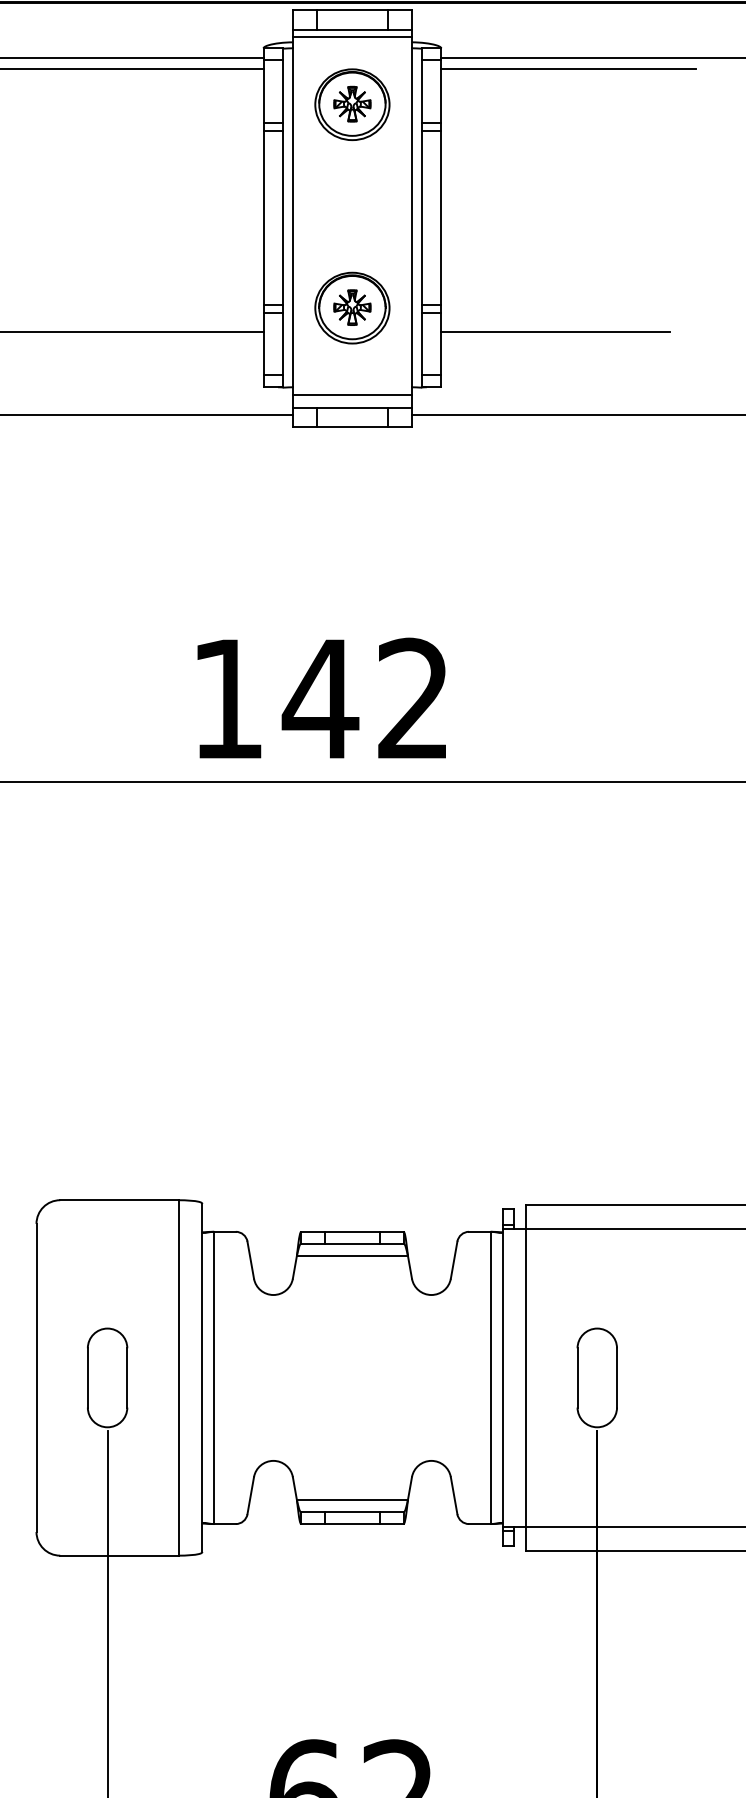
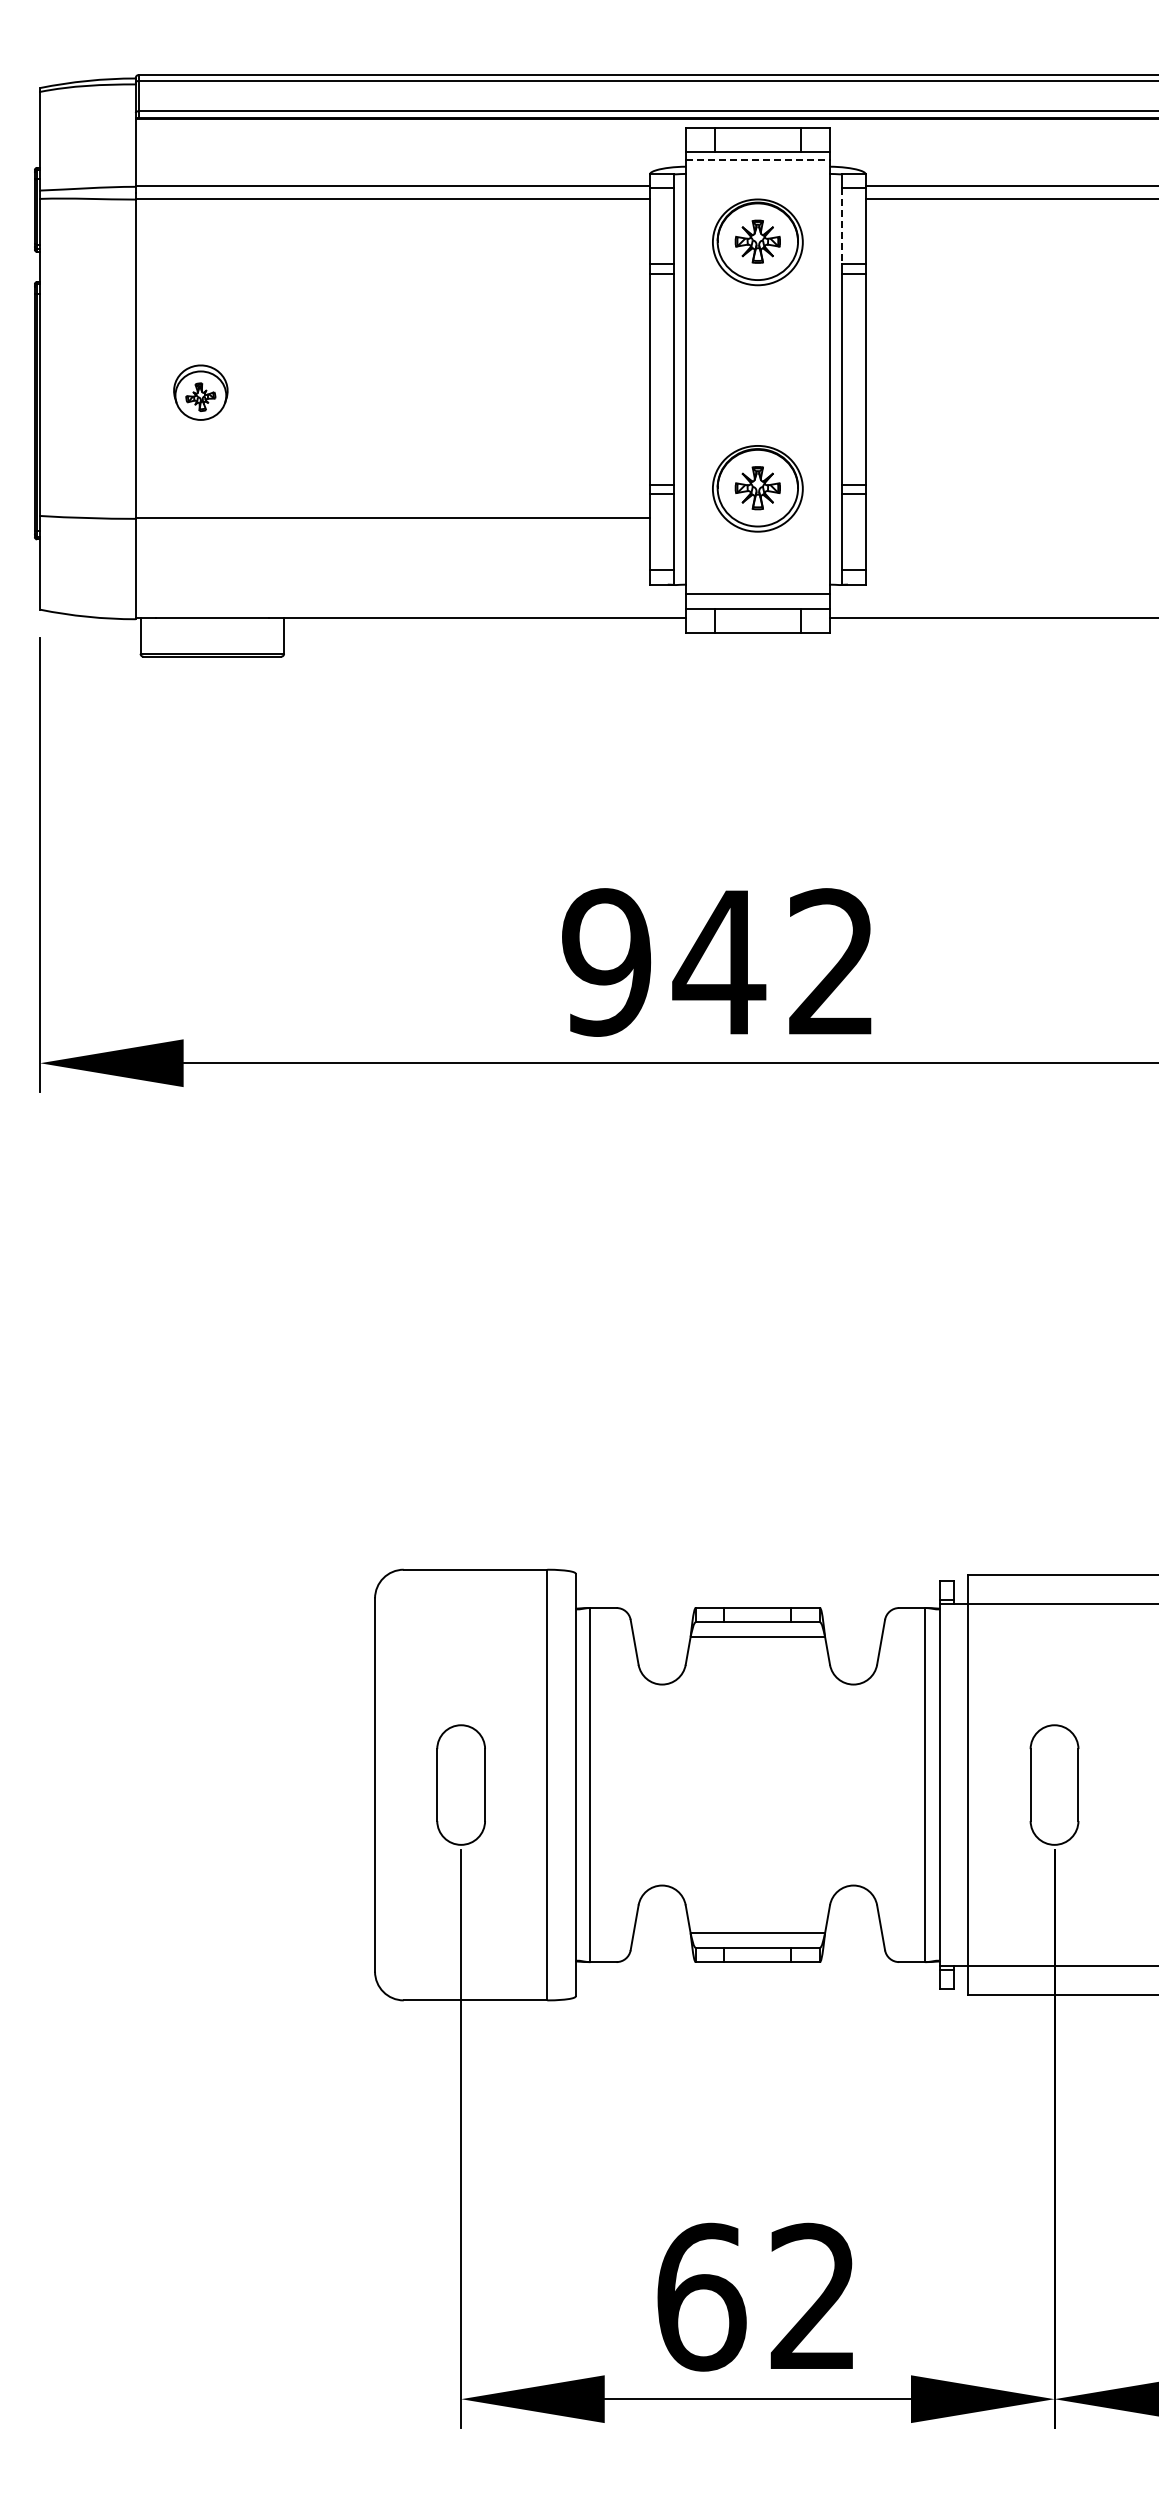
line: (352, 37) -> (757, 160), solid -> dashed
line: (421, 91) -> (841, 226), solid -> dashed
line: (555, 332) -> (1004, 518), removed
text: (227, 699) -> (606, 962), 142 -> 942

